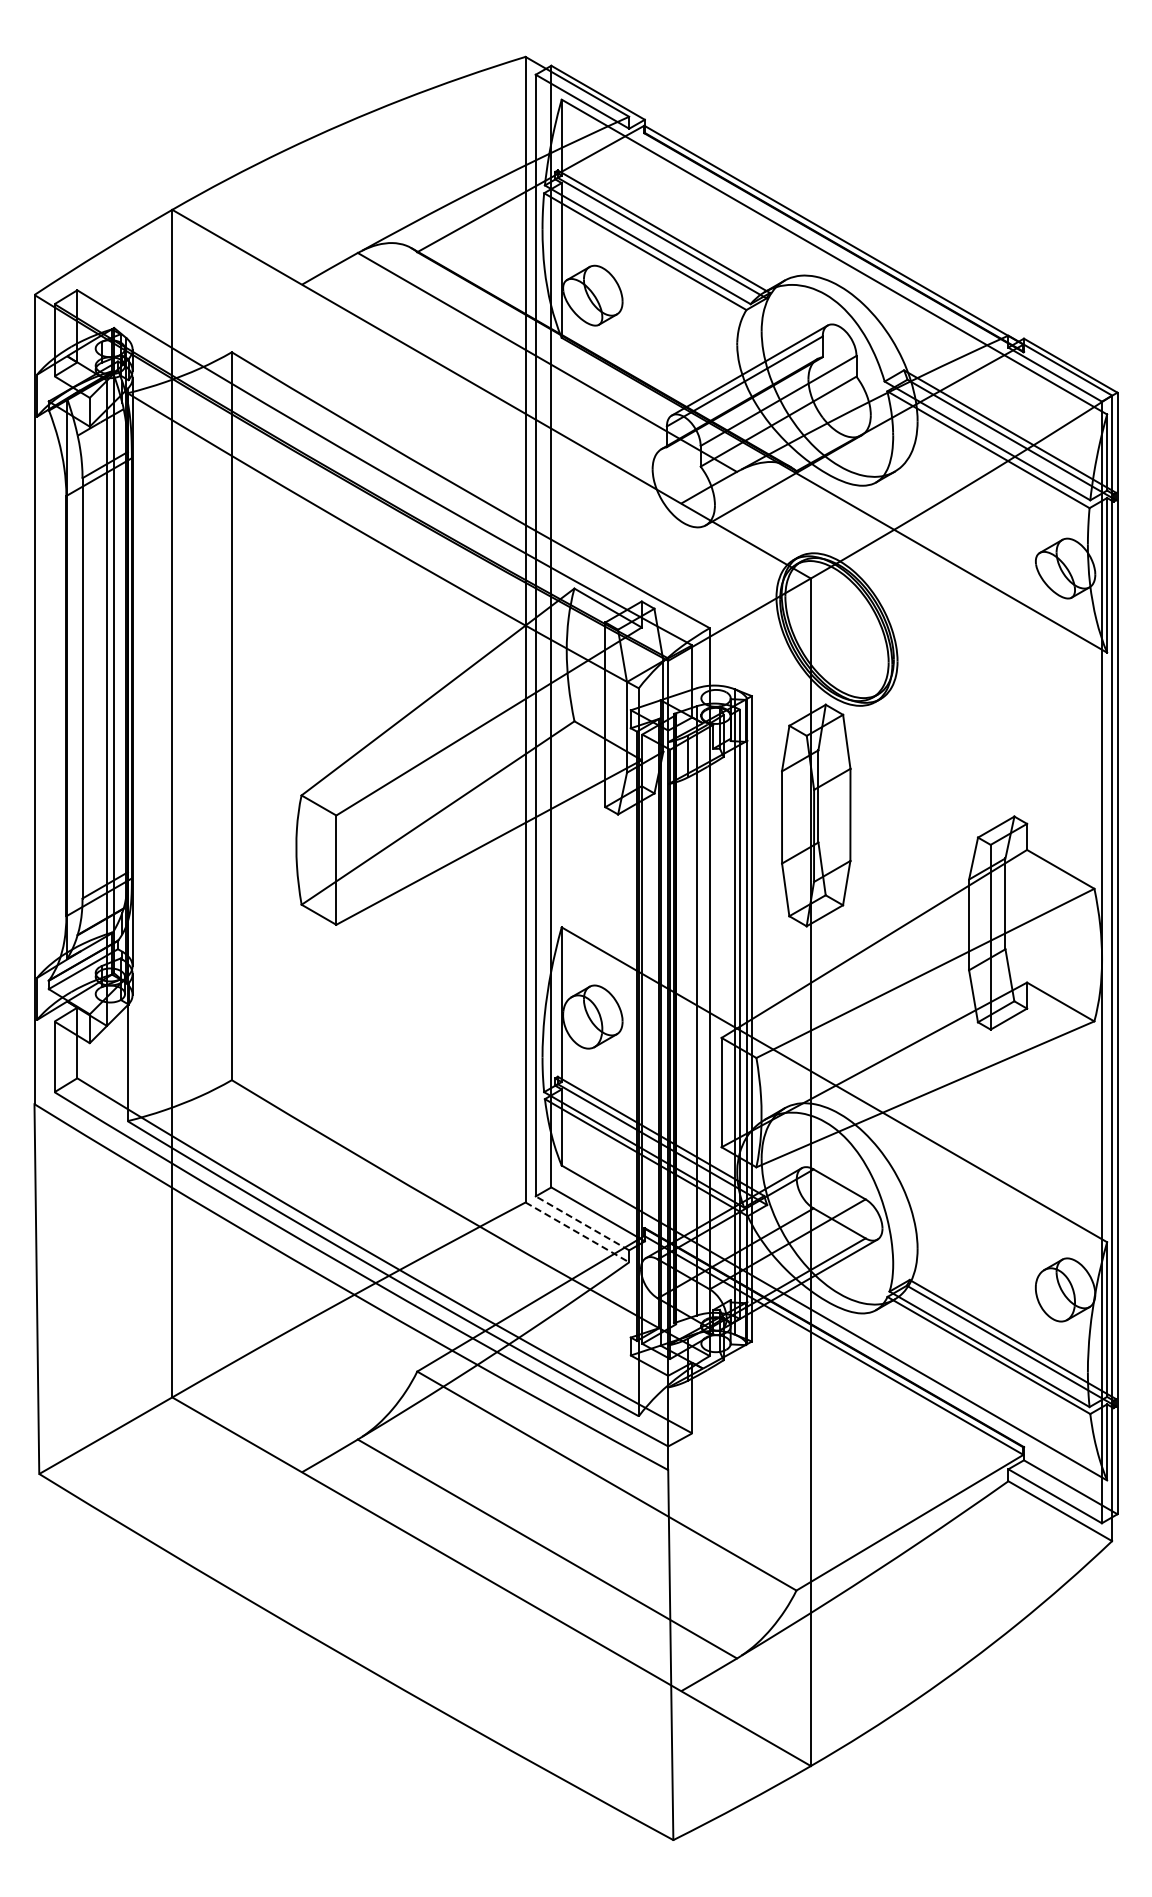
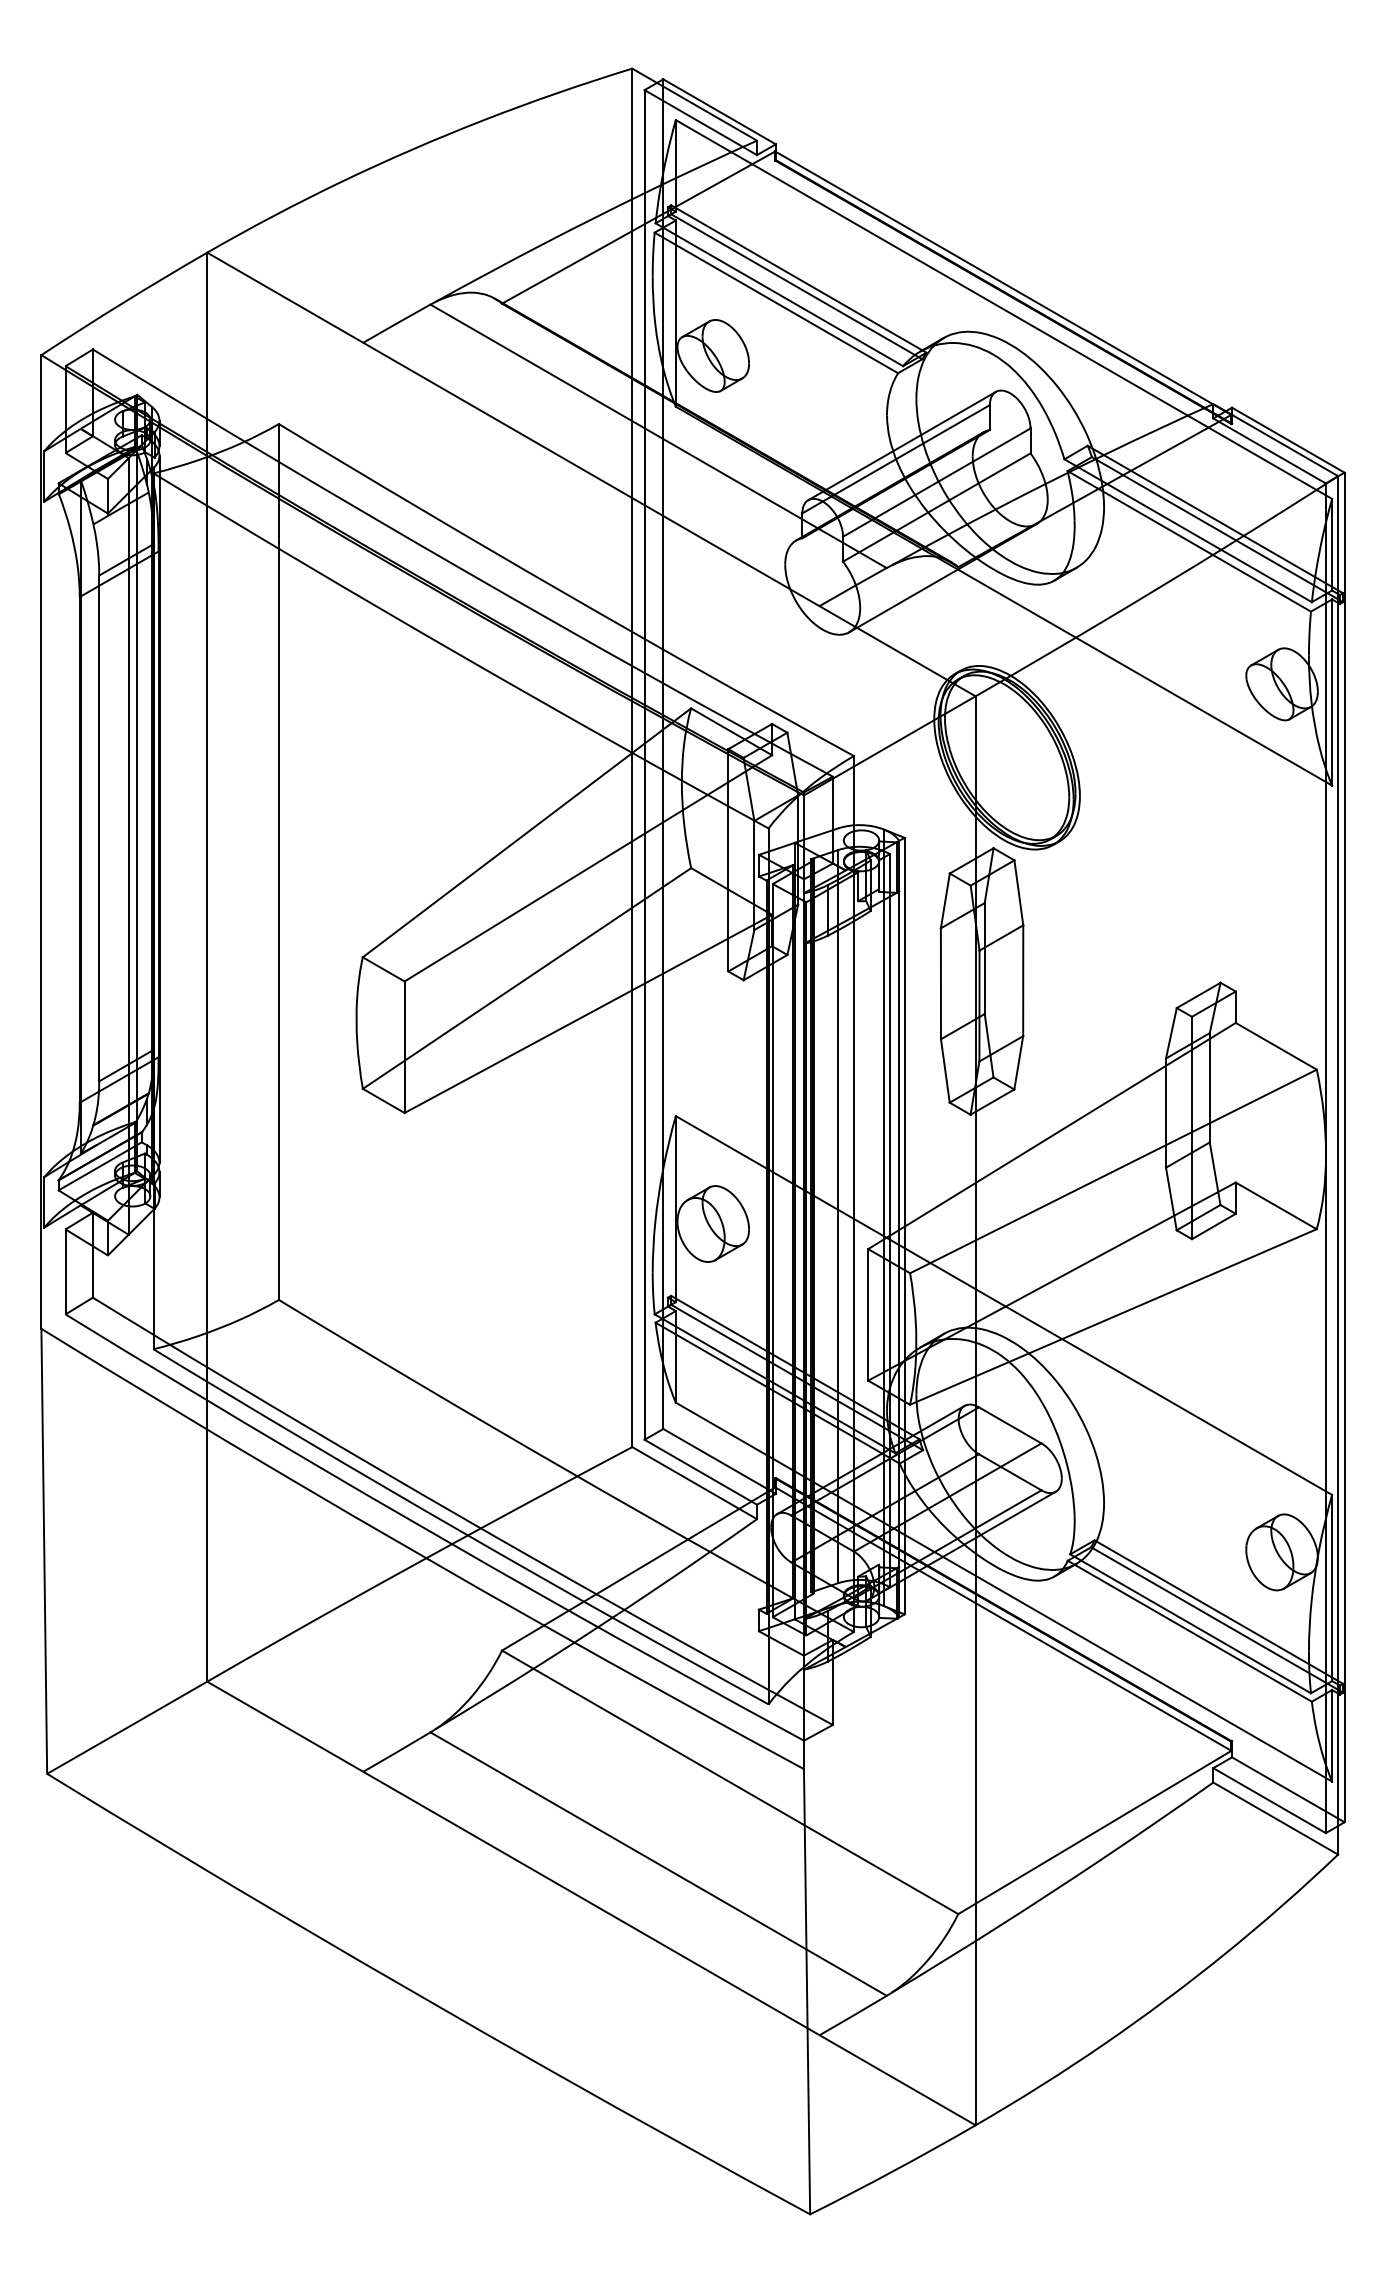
line: (582, 1223) -> (700, 1472), dashed -> solid
line: (577, 1232) -> (694, 1483), dashed -> solid

